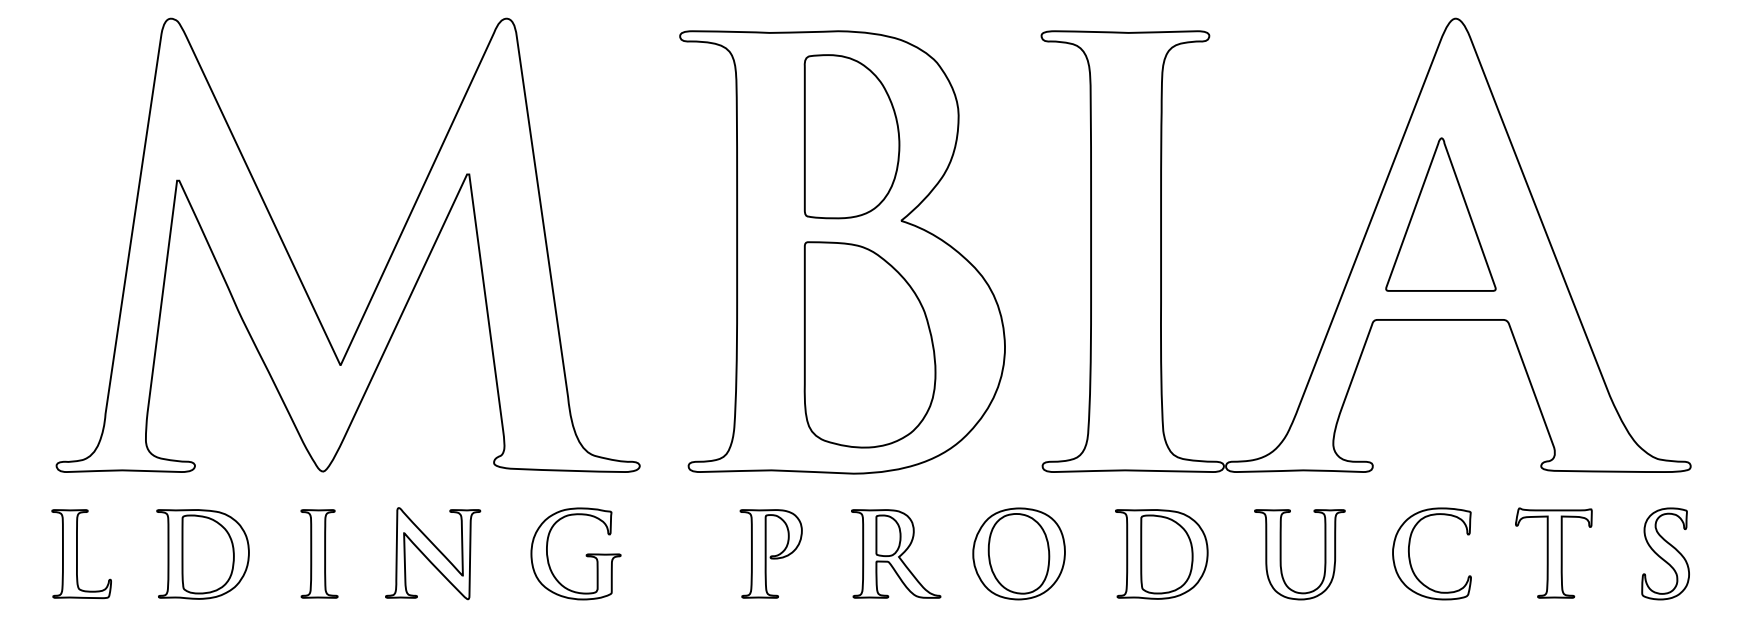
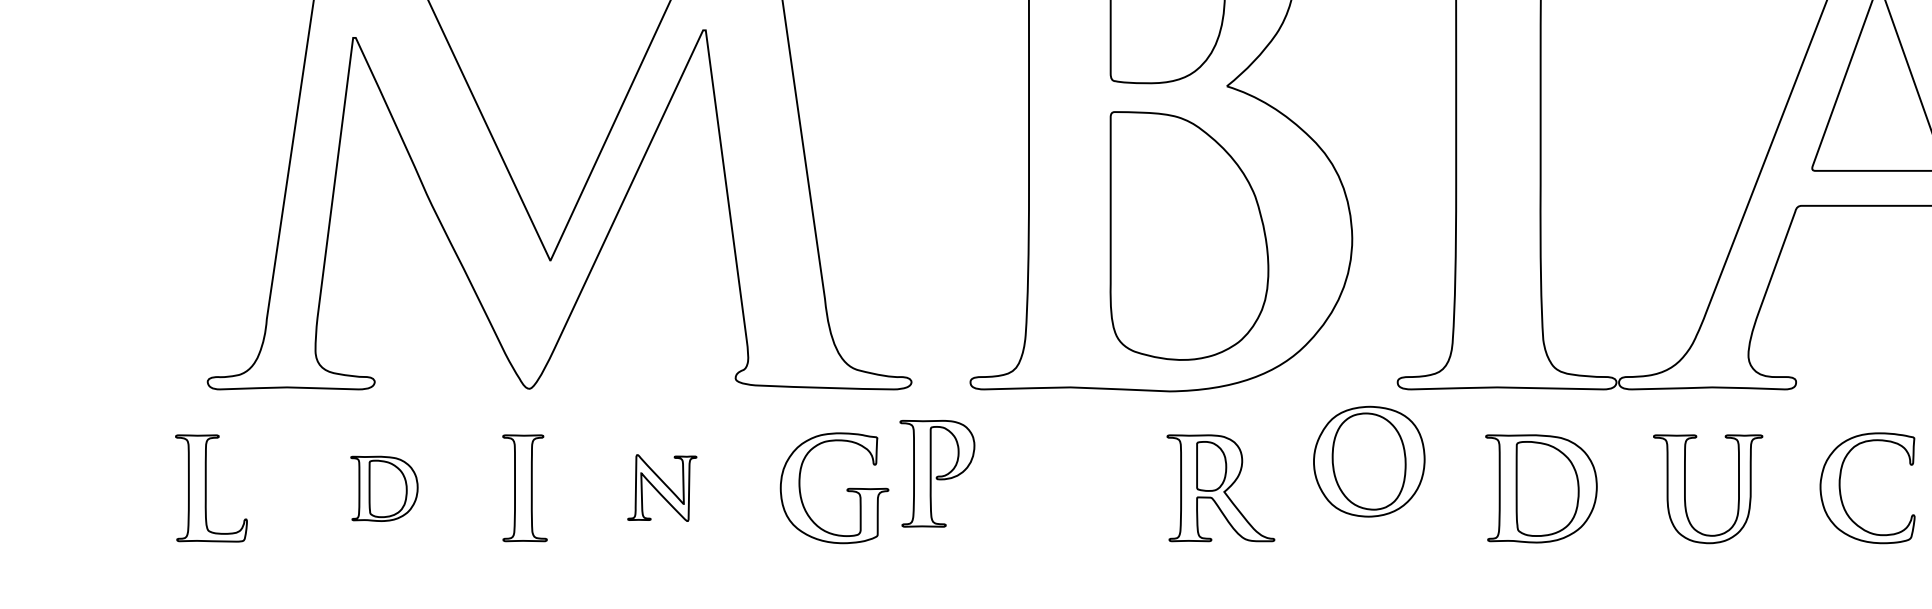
part: (433, 553) -> (662, 487), size x0.6
part: (770, 553) -> (936, 473), moved
part: (1018, 553) -> (1368, 461), moved
part: (81, 554) -> (211, 488), moved
part: (202, 554) -> (383, 488), size x0.6

